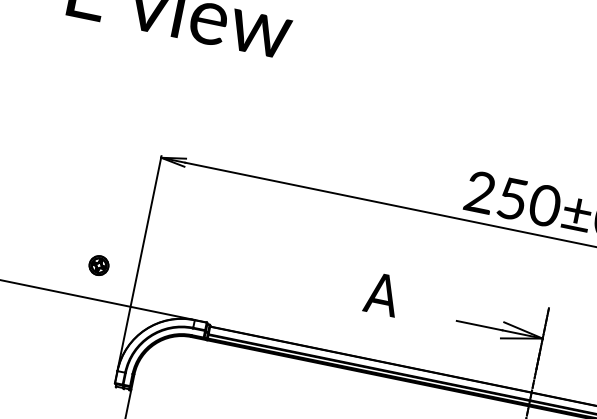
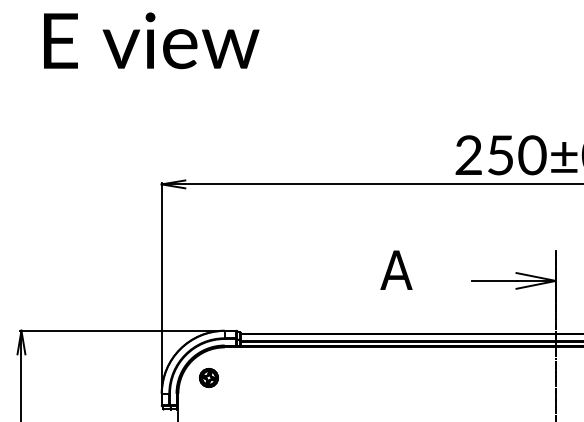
part: (98, 265) -> (208, 377), moved

